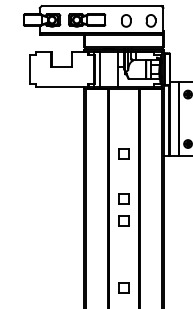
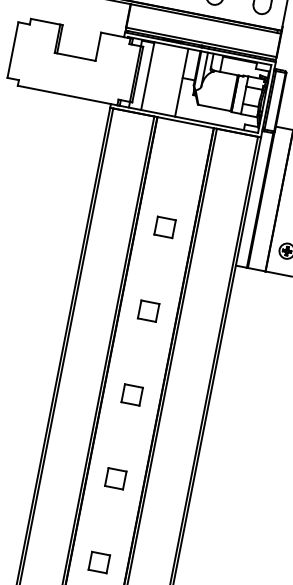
part: (123, 153) -> (164, 226), moved
part: (123, 198) -> (147, 309), moved
part: (123, 220) -> (131, 393), moved
part: (123, 287) -> (114, 477), moved

